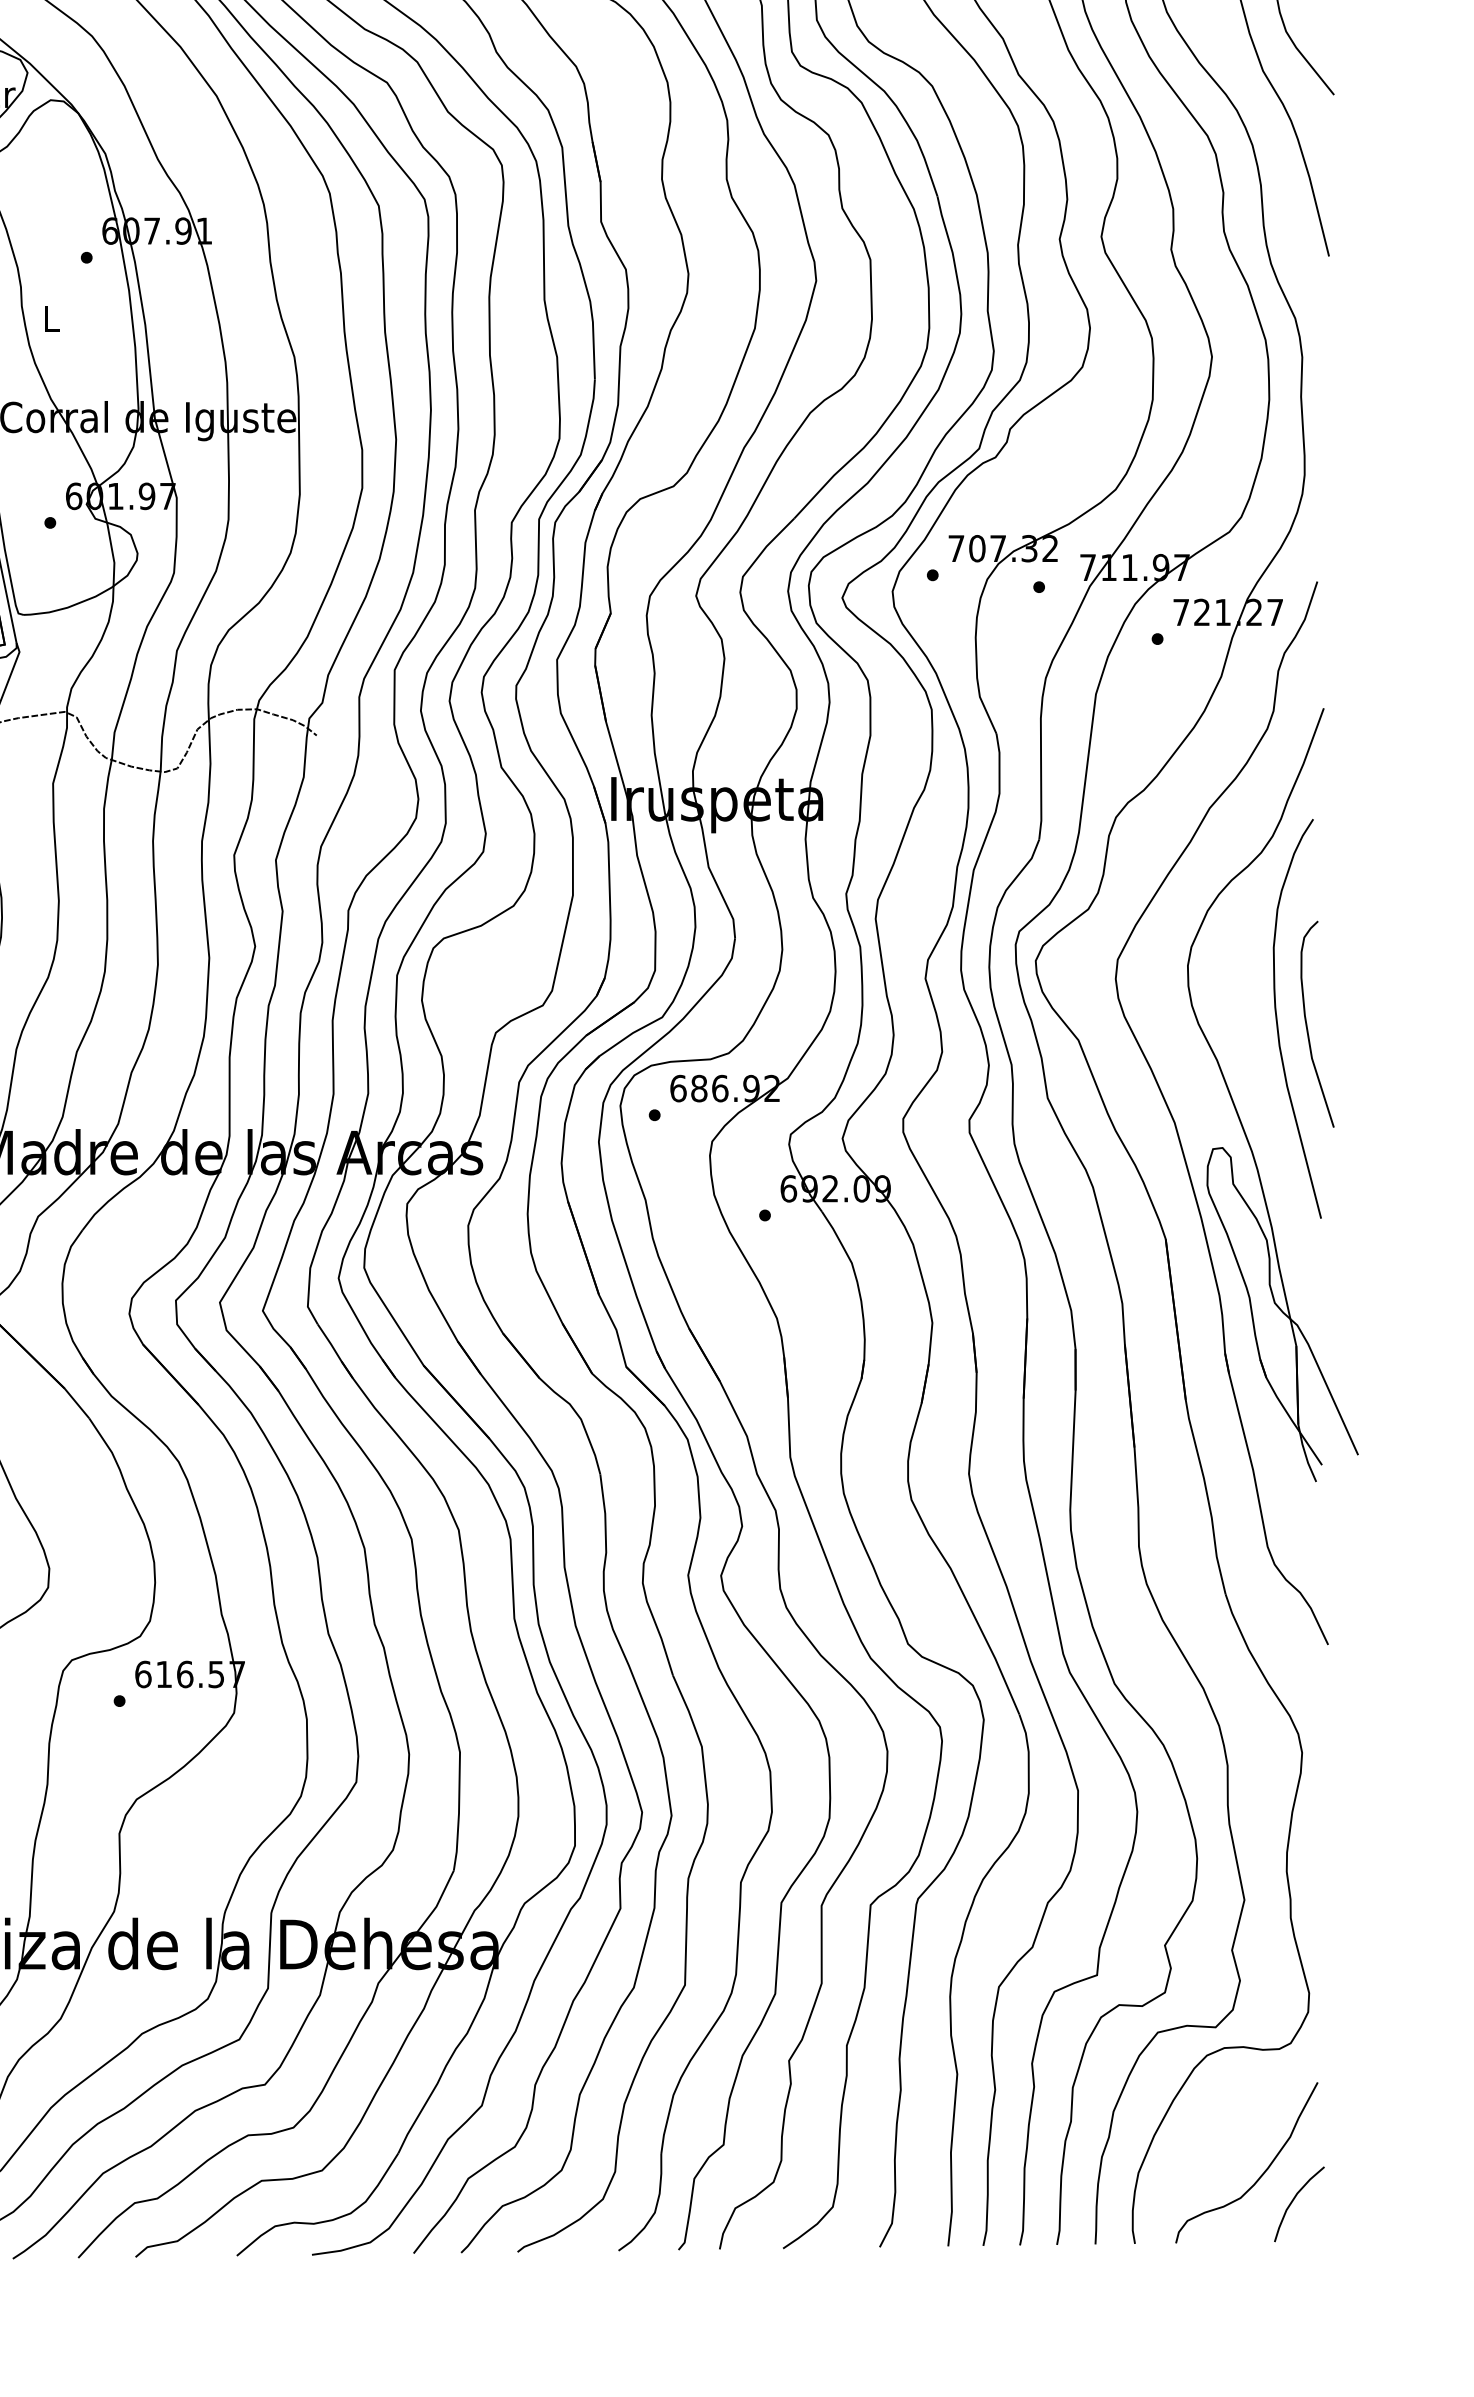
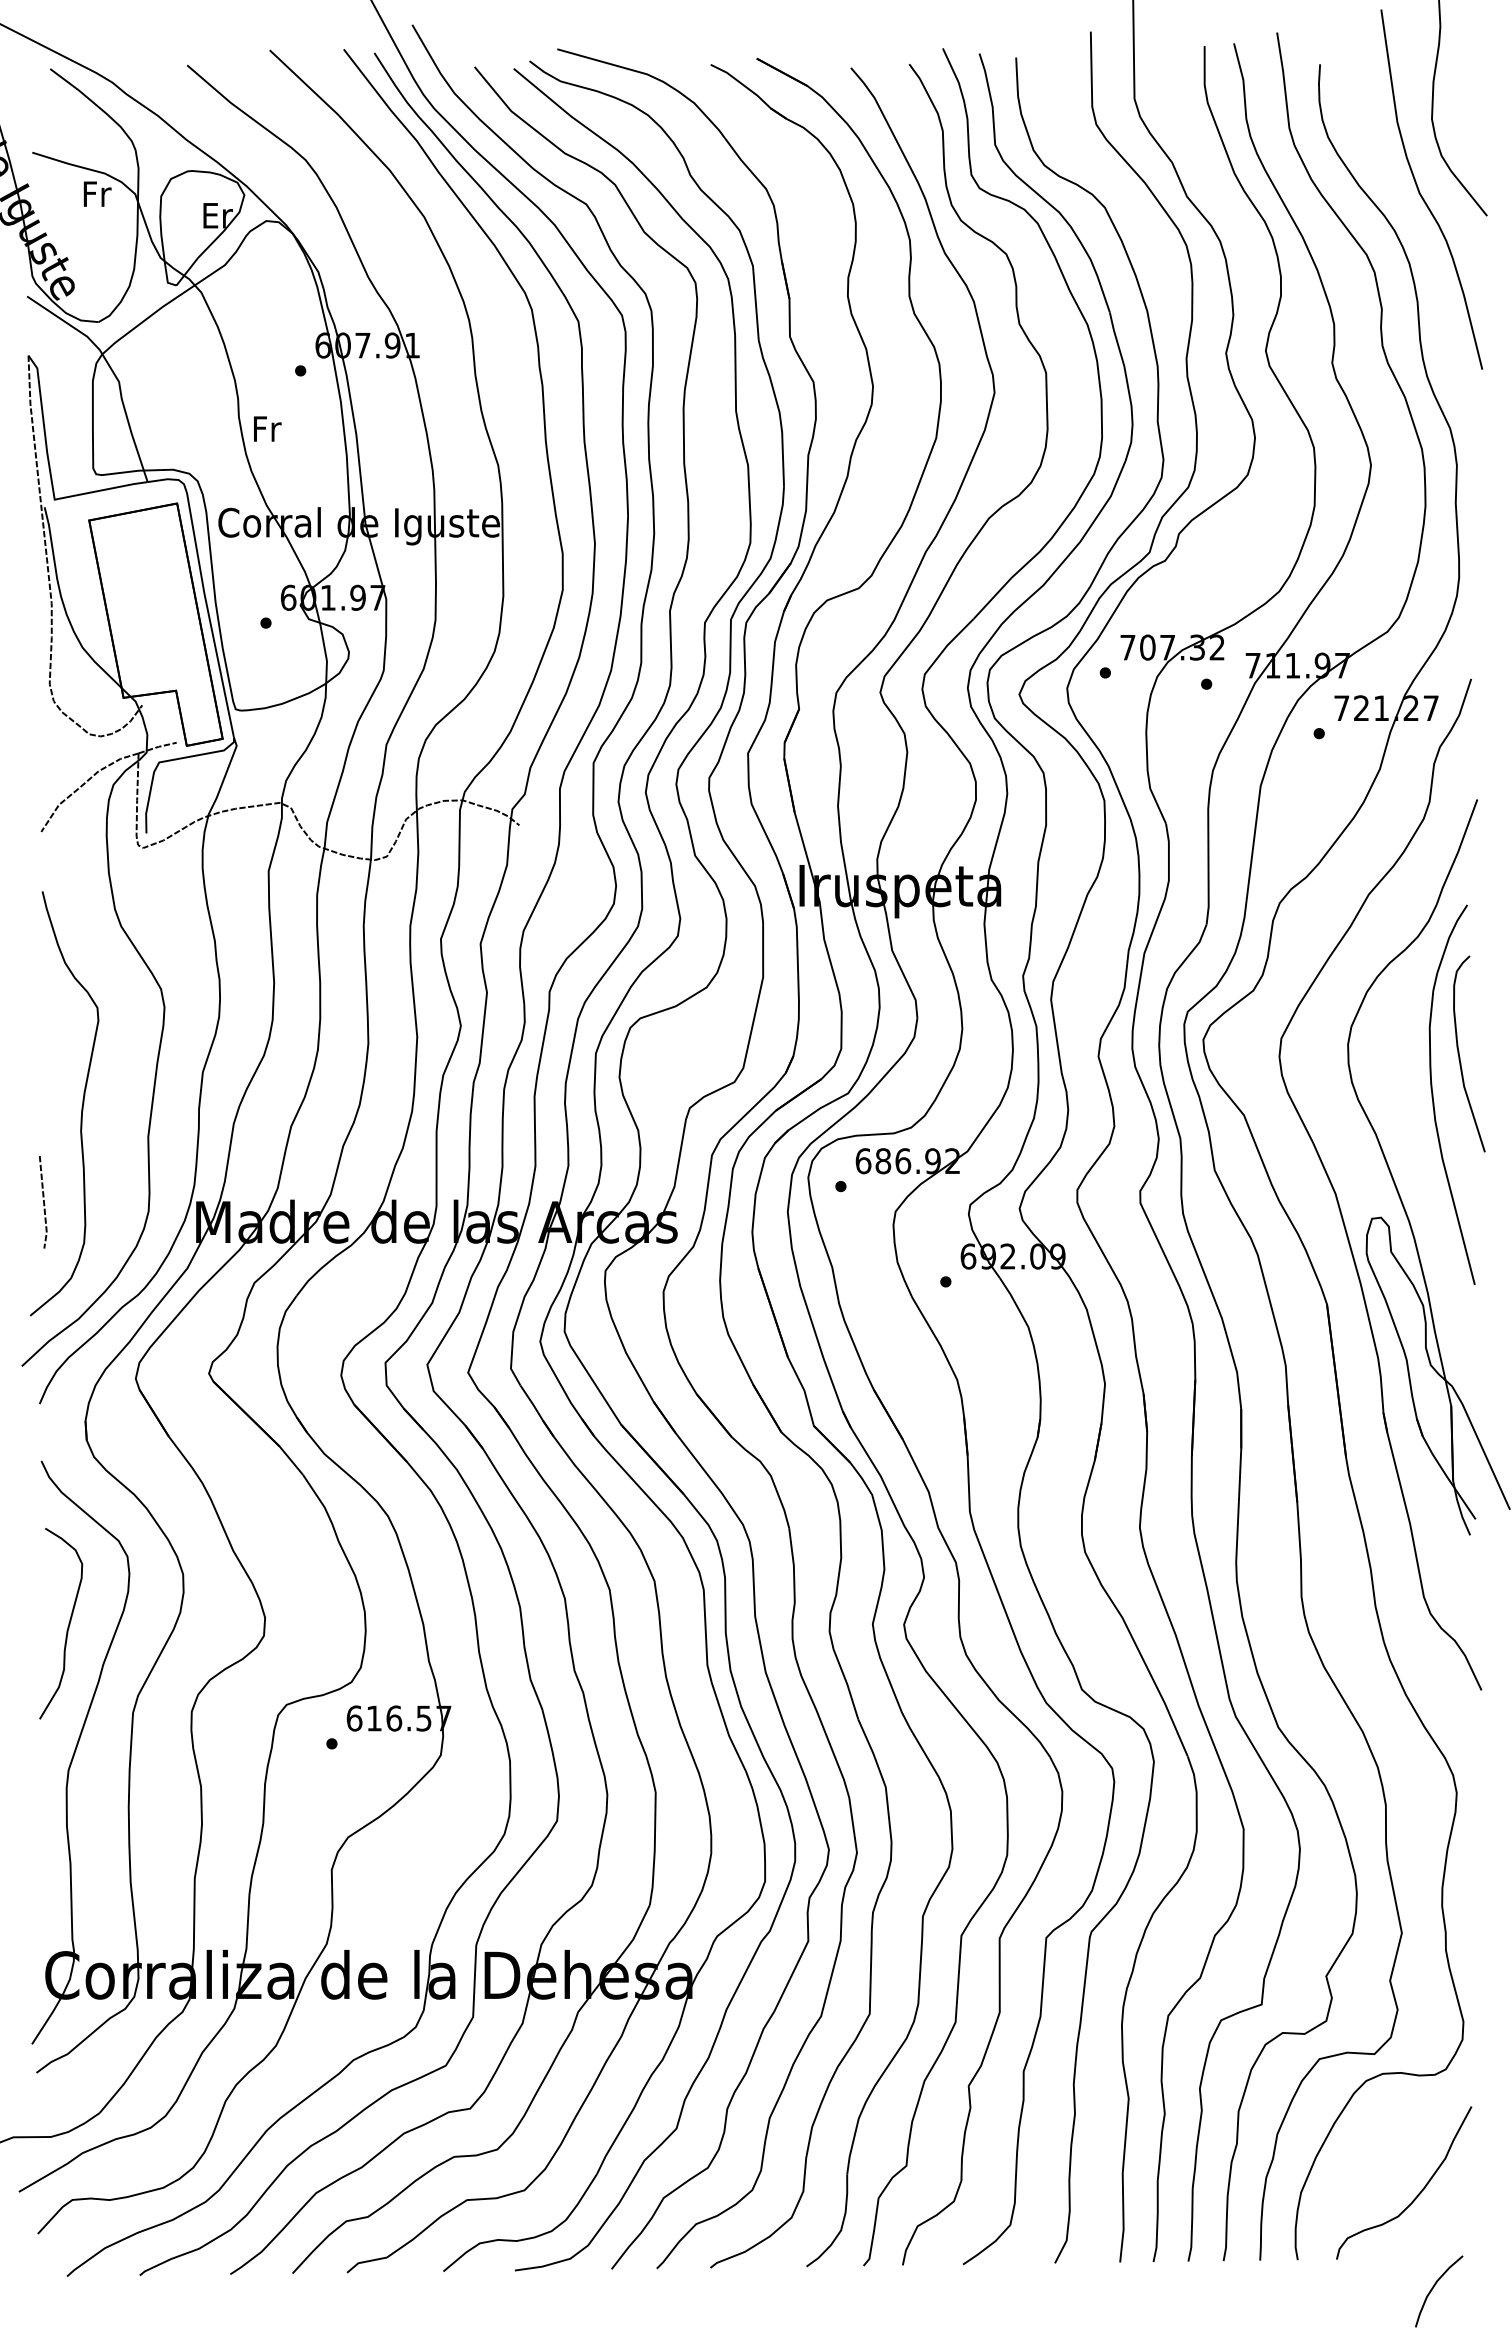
text: (51, 318) -> (267, 428), L -> Fr
curve: (1308, 1026) -> (1460, 1056), moved
curve: (1294, 2200) -> (1434, 2287), moved

